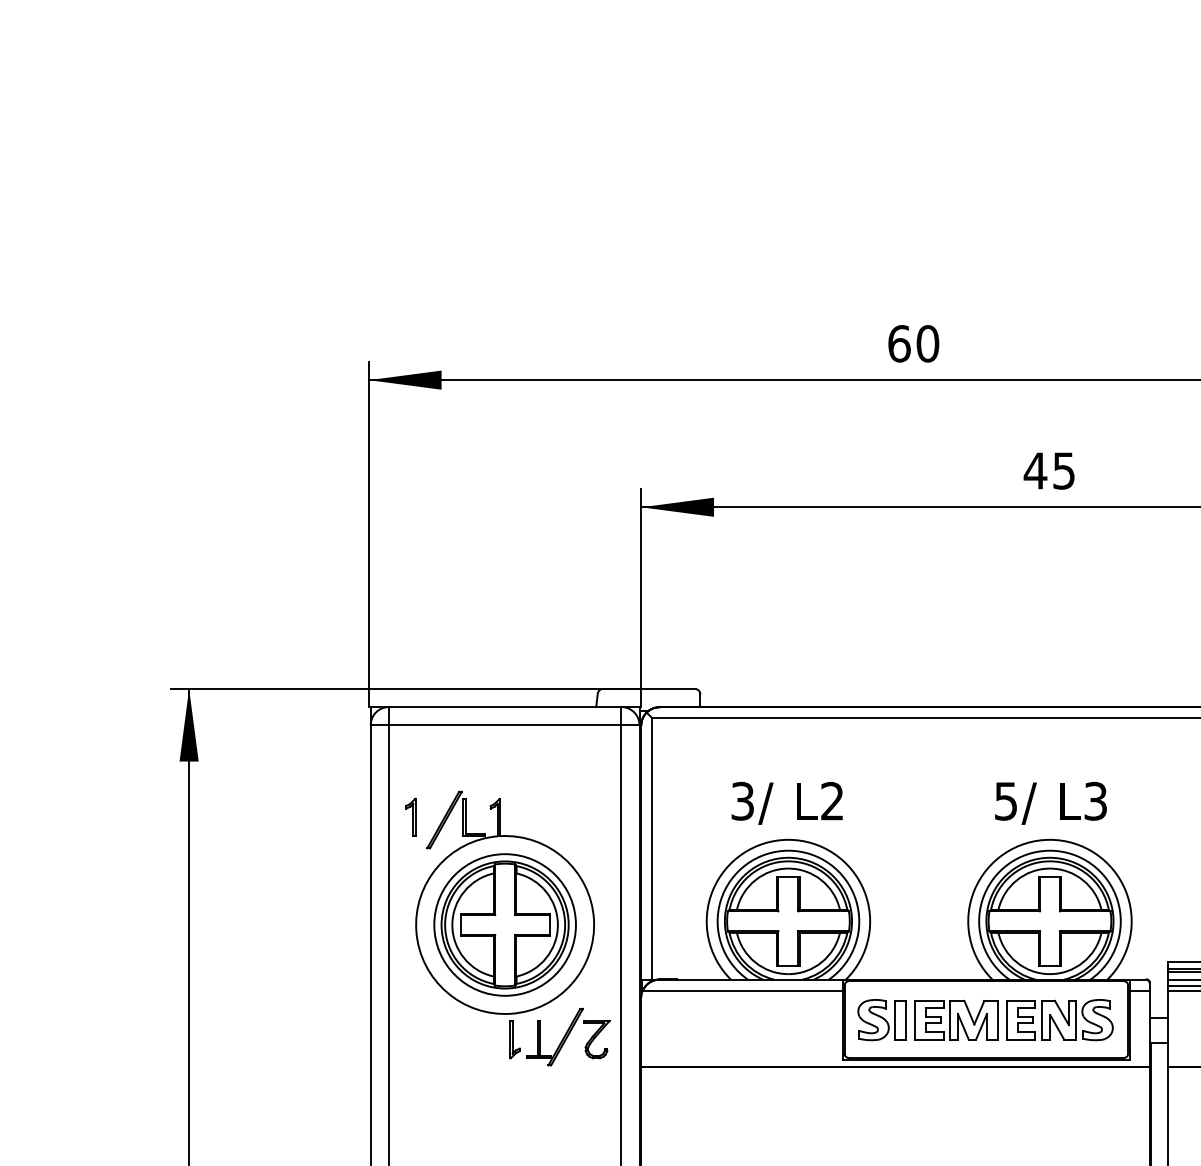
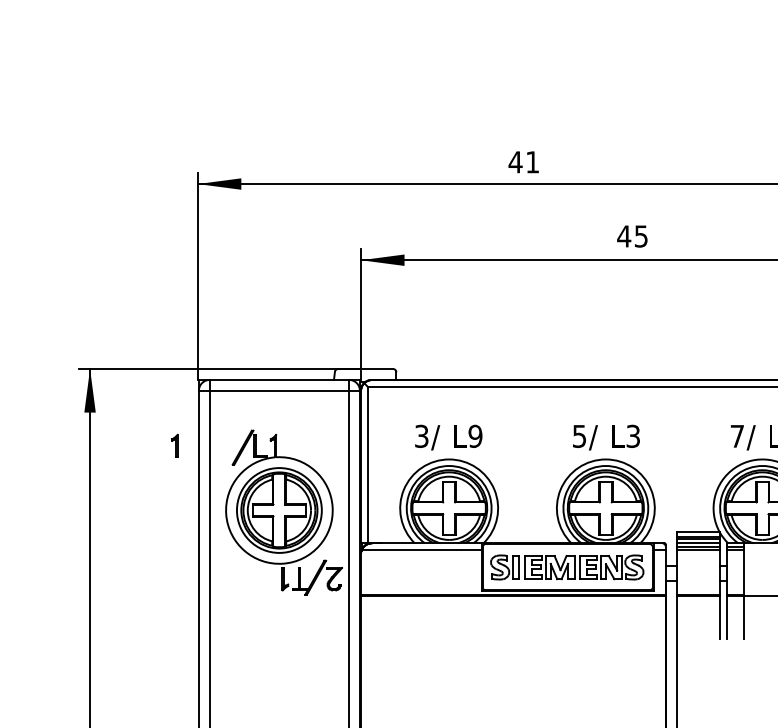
text: (912, 344) -> (523, 162), 60 -> 41
text: (1049, 471) -> (632, 236), moved
text: (832, 799) -> (475, 435), 2 -> 9
part: (410, 816) -> (174, 445), moved

